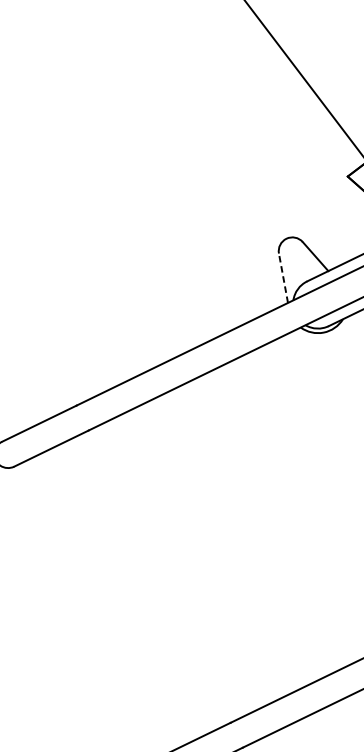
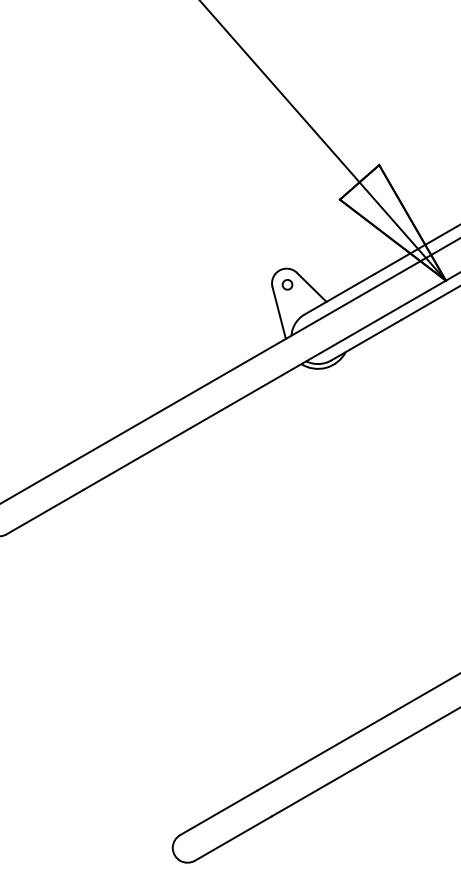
circle: (293, 252) -> (287, 284), added
line: (283, 277) -> (279, 312), dashed -> solid

